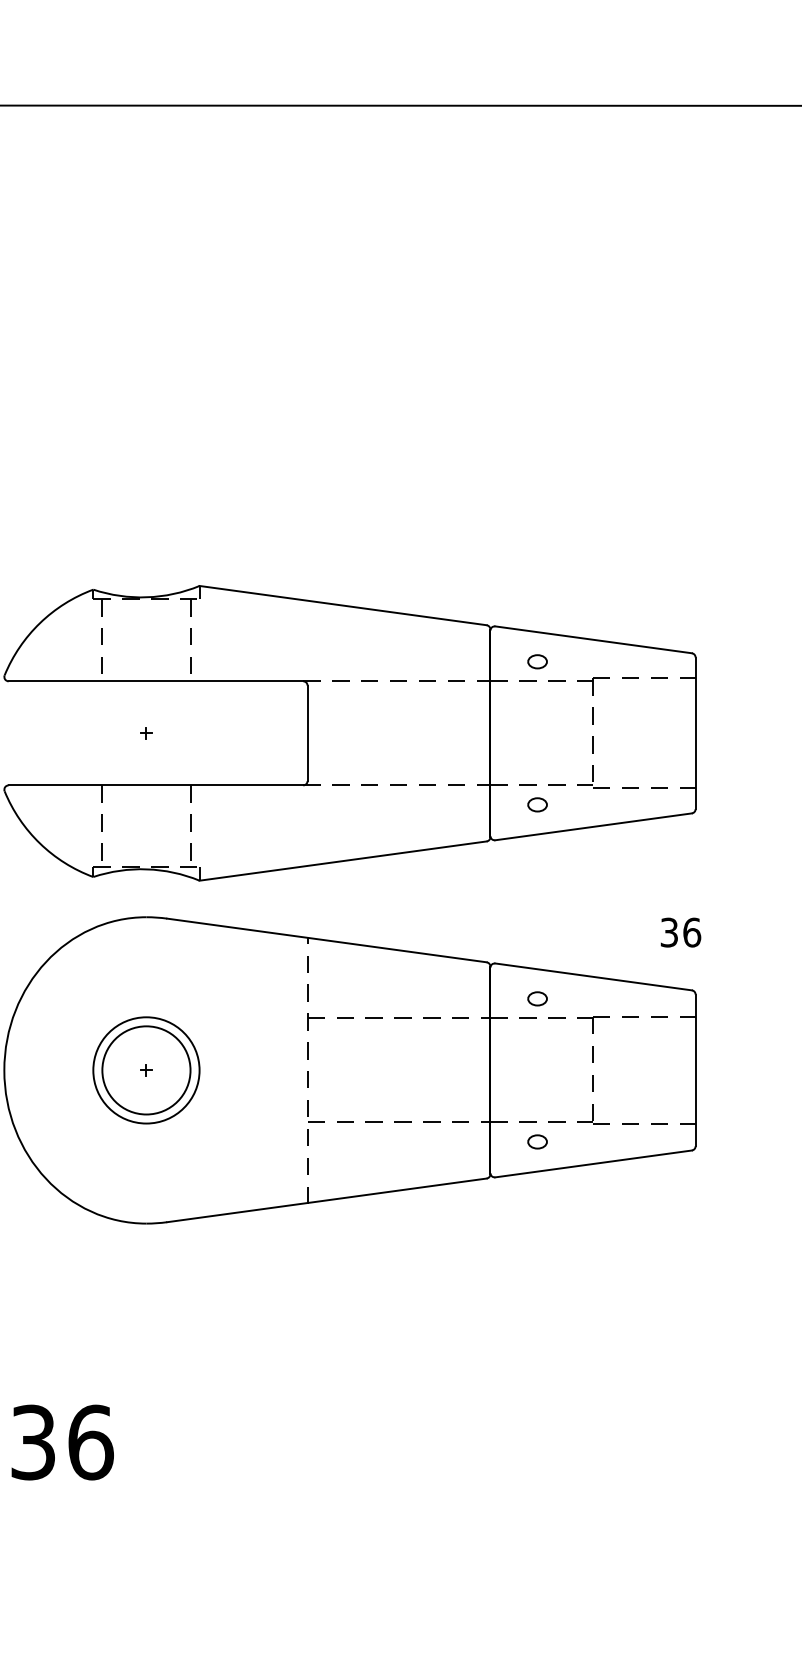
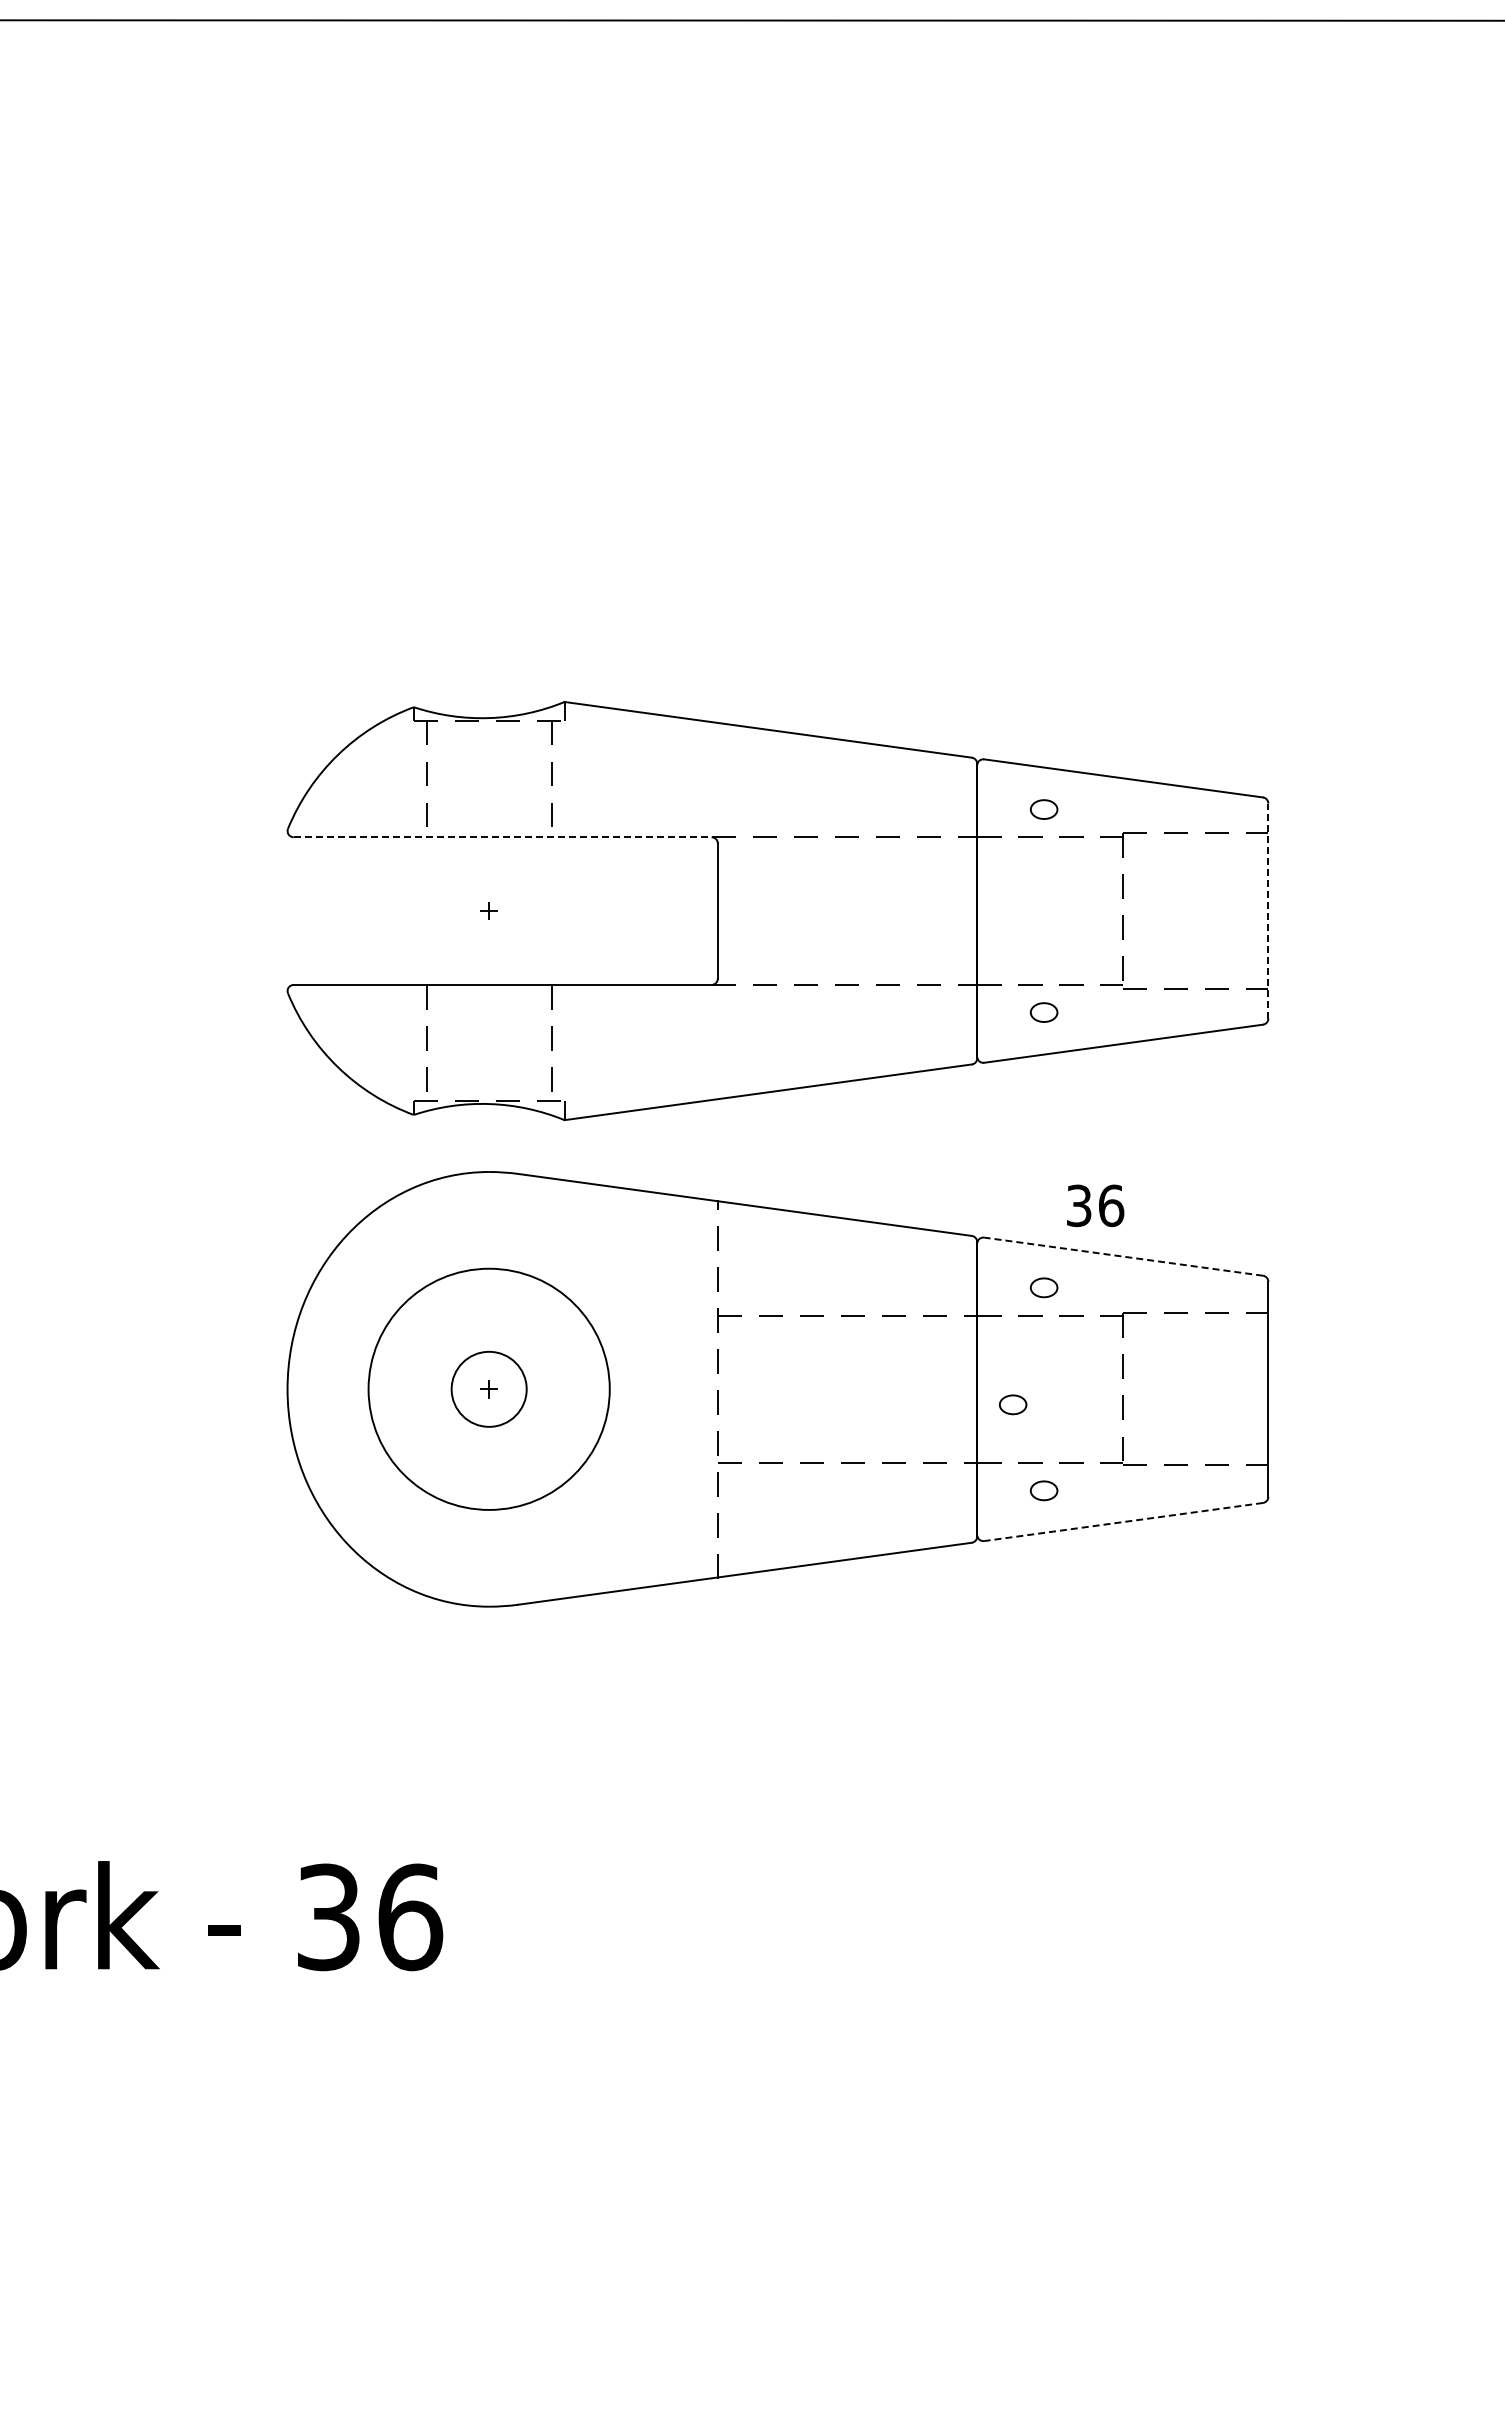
line: (155, 681) -> (502, 837), solid -> dashed
line: (695, 733) -> (1268, 911), solid -> dashed
text: (680, 932) -> (1095, 1205), moved
line: (593, 976) -> (1123, 1256), solid -> dashed
circle: (145, 1069) -> (488, 1388), size x0.6
circle: (145, 1069) -> (488, 1388), size x1.6
part: (515, 1081) -> (1012, 1404), added
line: (593, 1164) -> (1123, 1522), solid -> dashed

